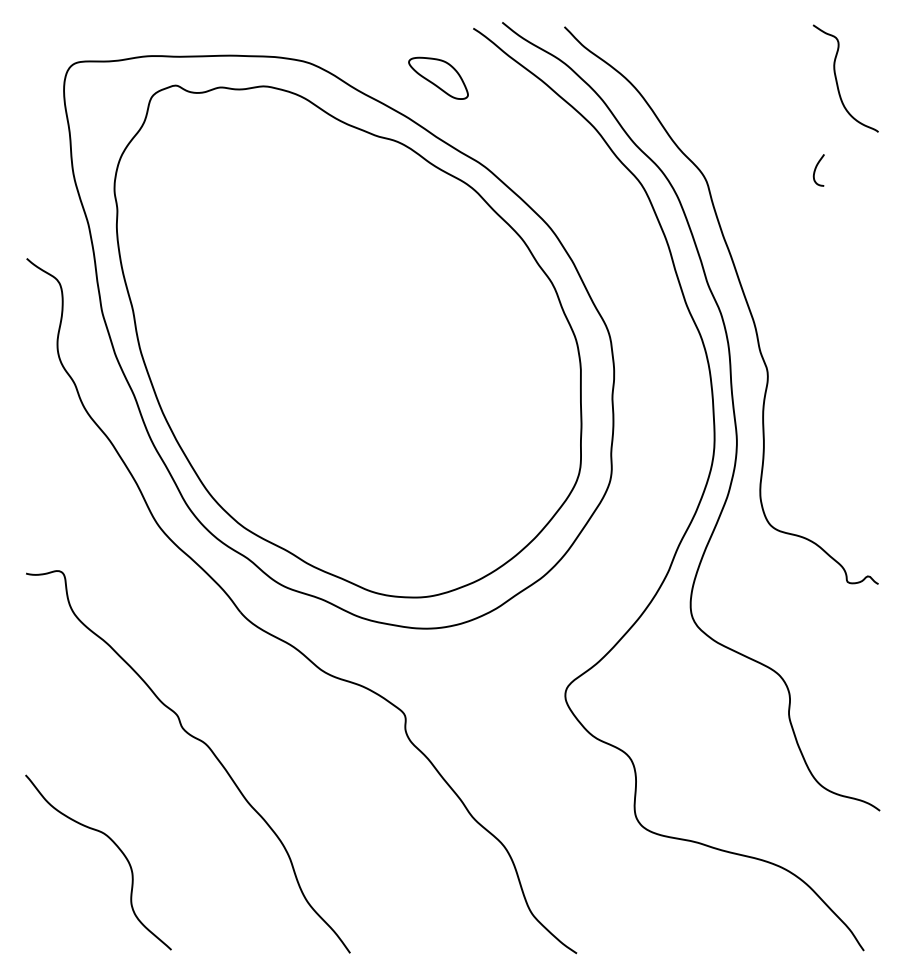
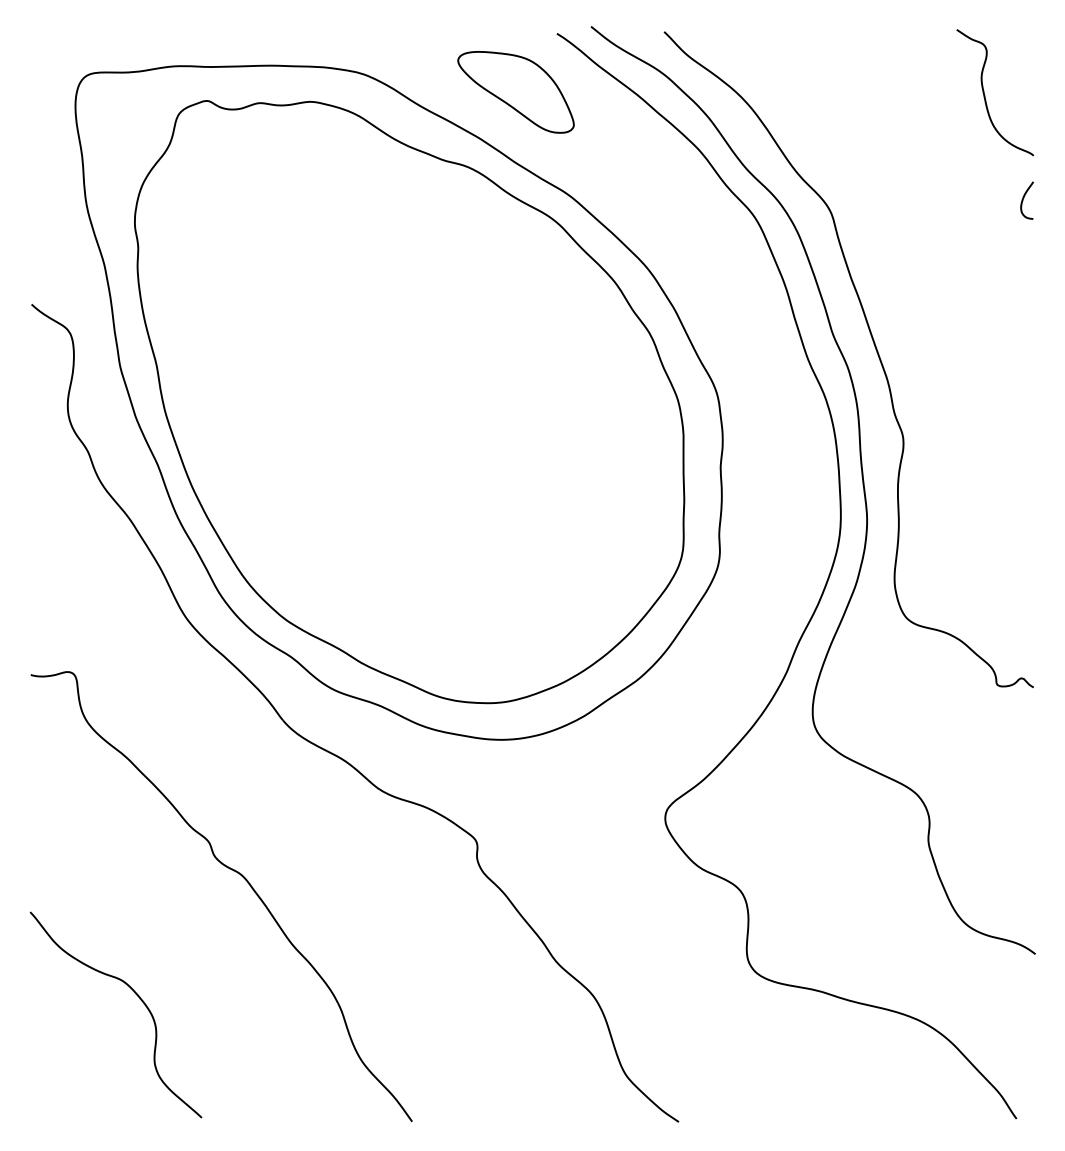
part: (438, 78) -> (516, 92), size x1.67
curve: (816, 169) -> (1024, 199), moved

